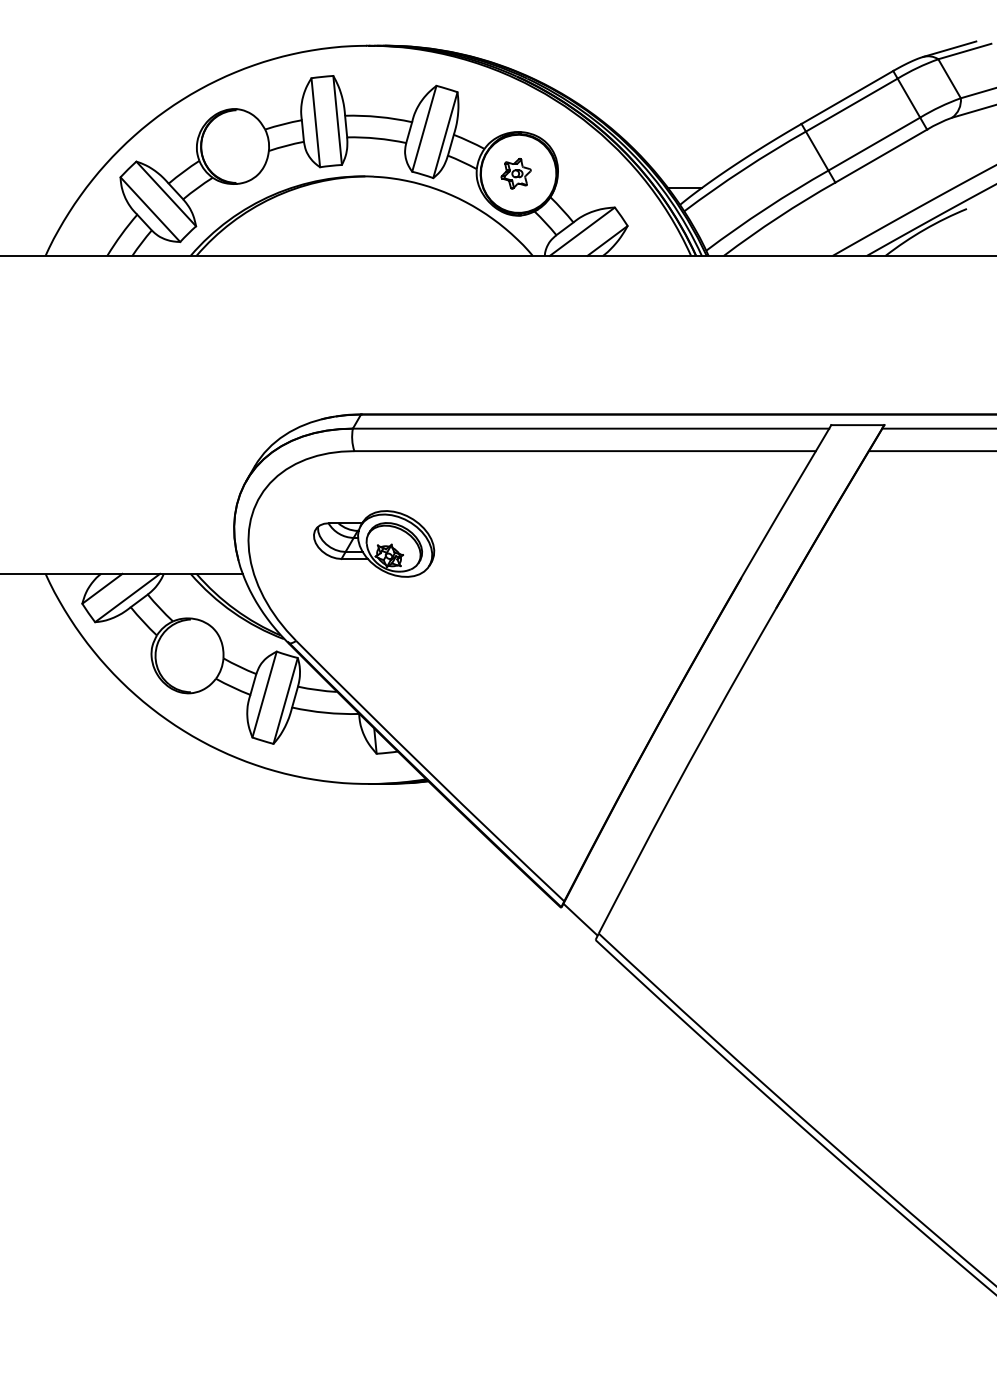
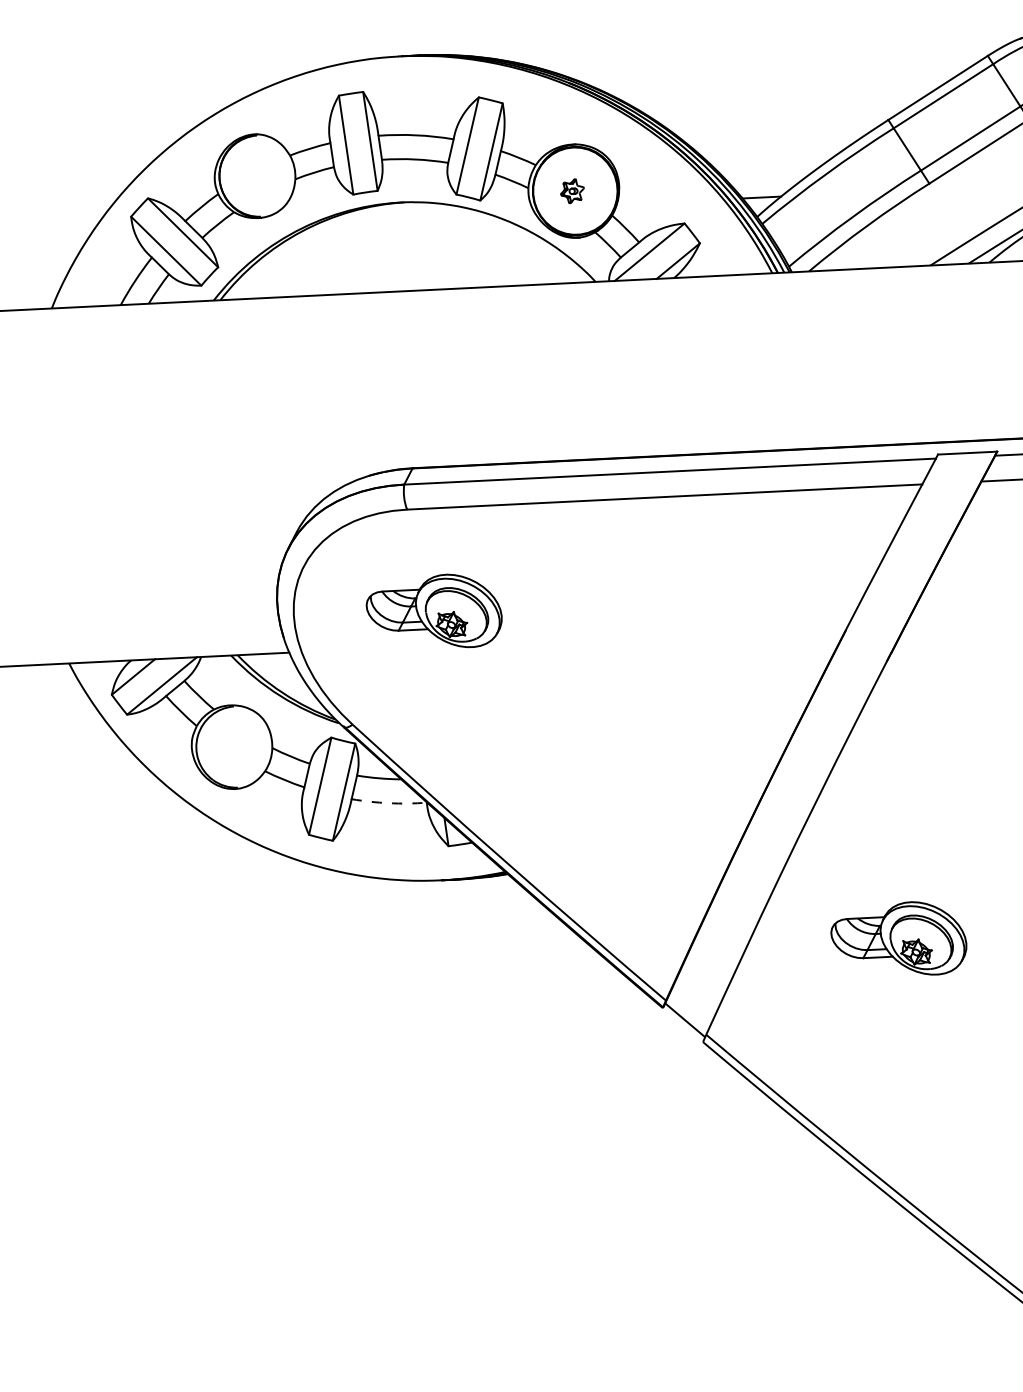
part: (515, 173) -> (571, 190), size x0.7
arc: (325, 712) -> (389, 802), solid -> dashed
part: (775, 856) -> (899, 939), added

